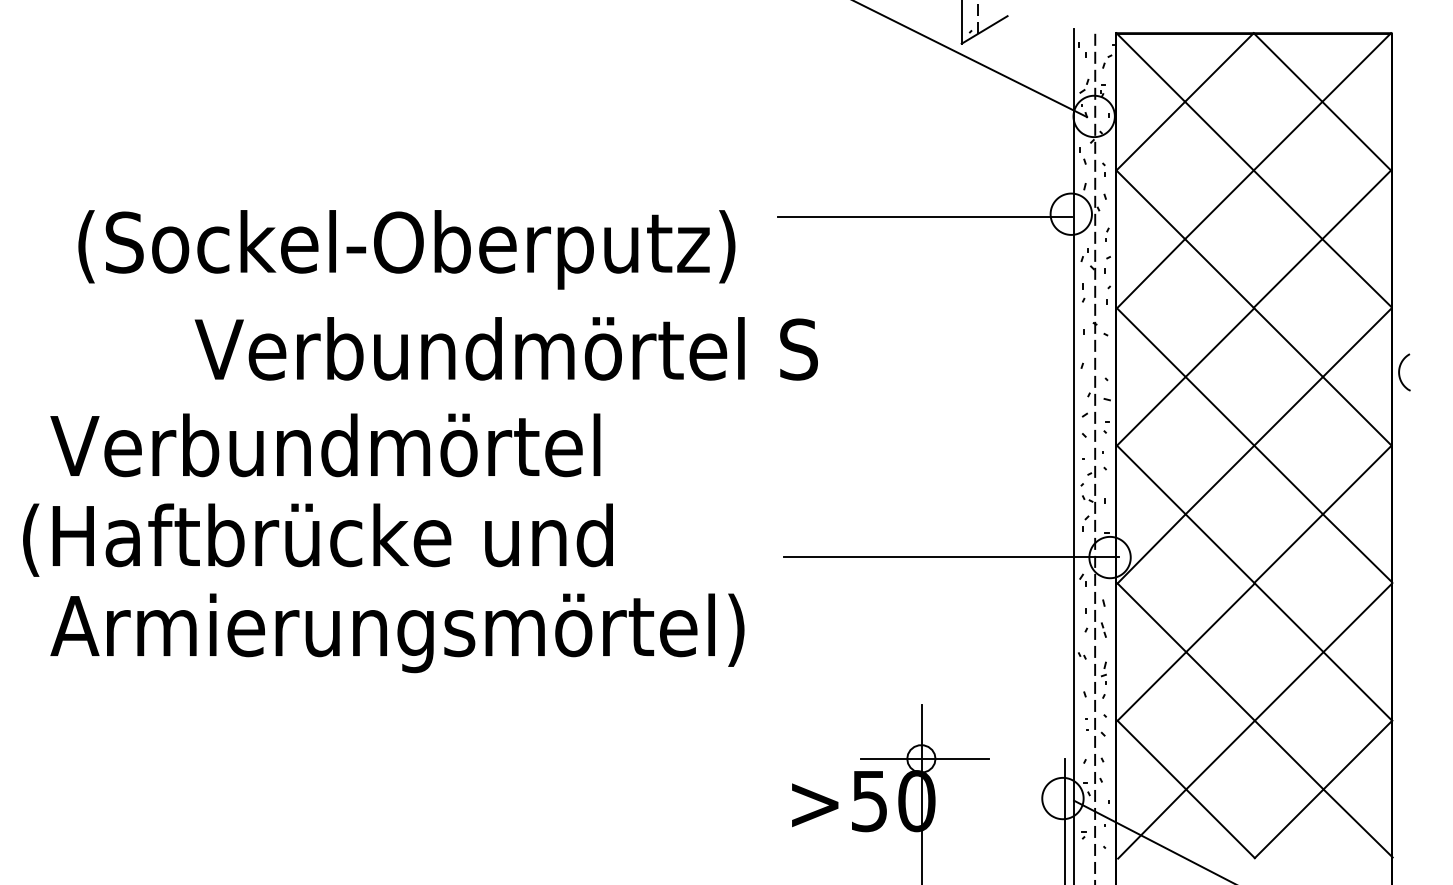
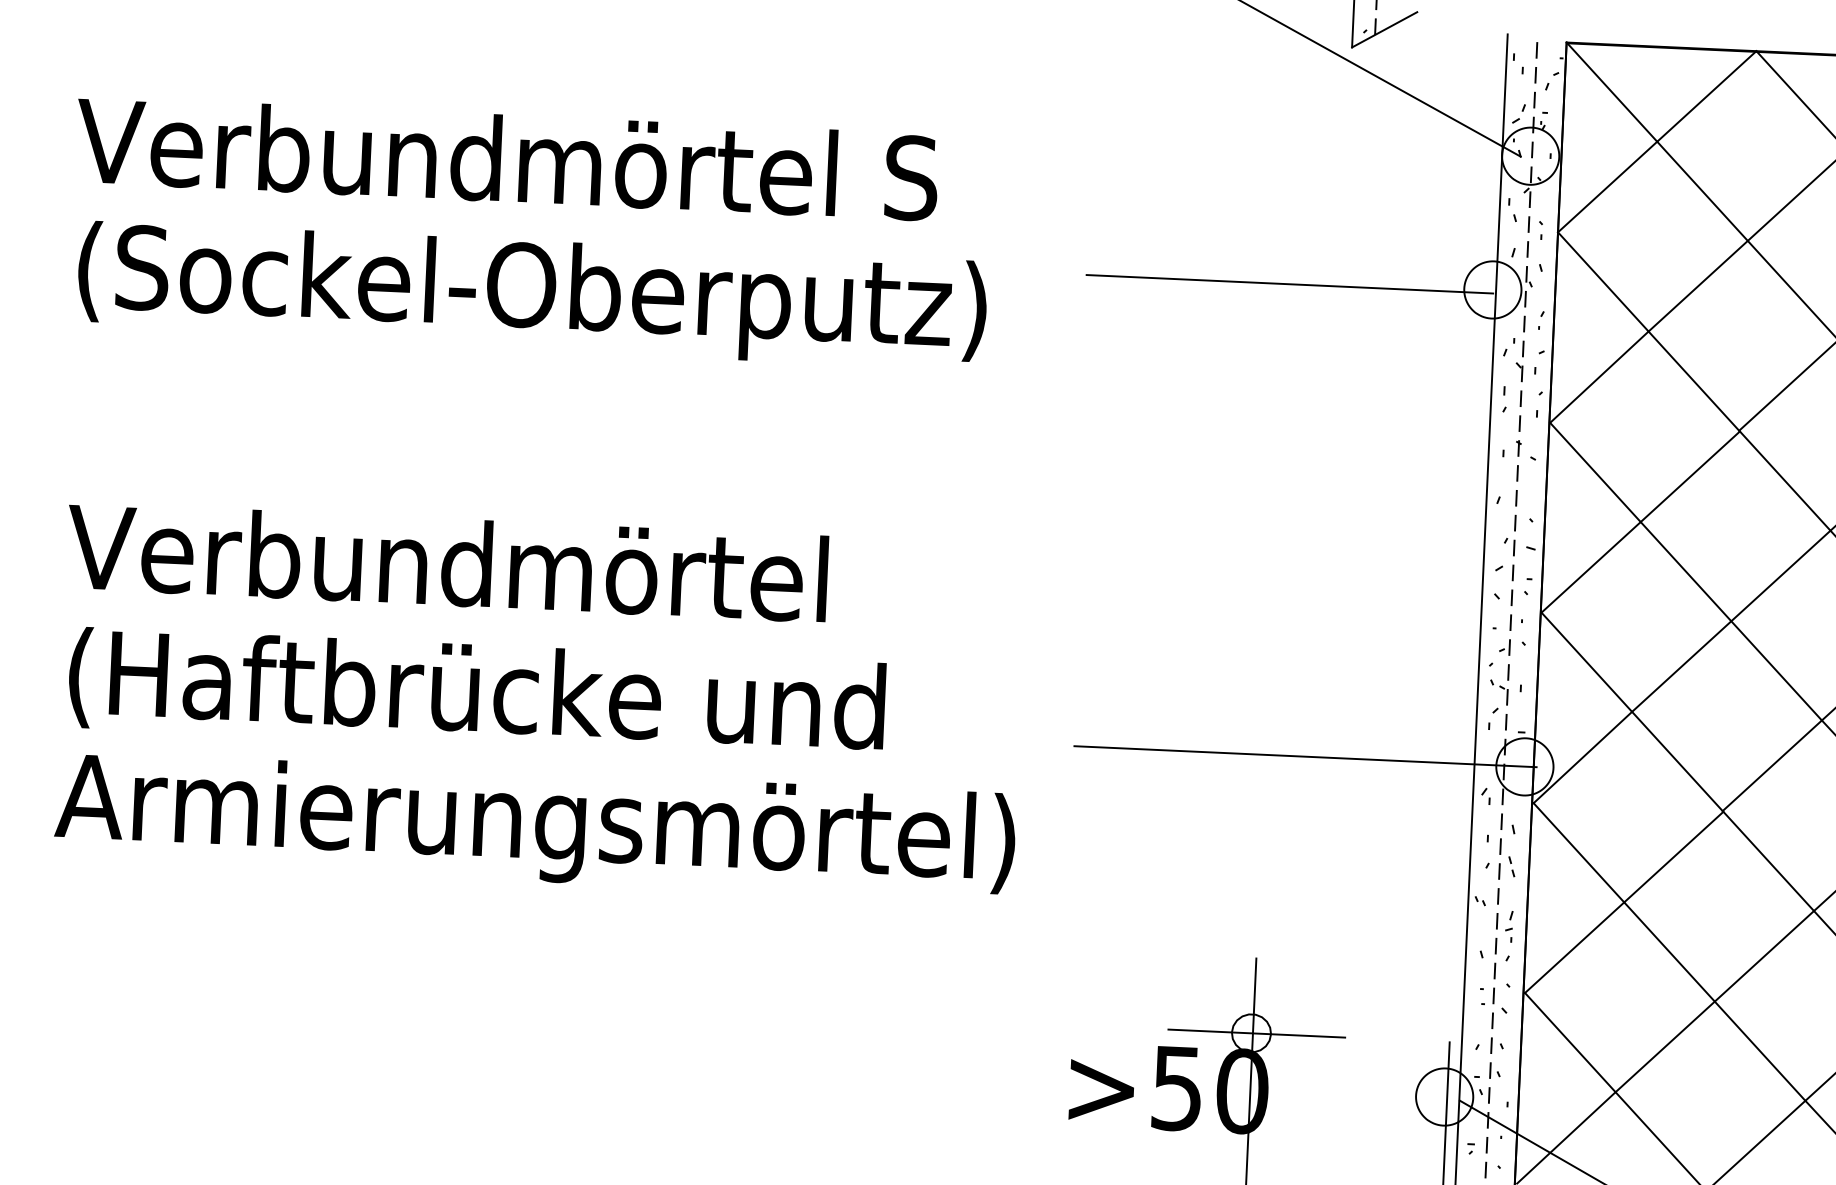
text: (406, 249) -> (531, 295), moved
text: (505, 348) -> (506, 158), moved
text: (317, 539) -> (476, 694), moved

